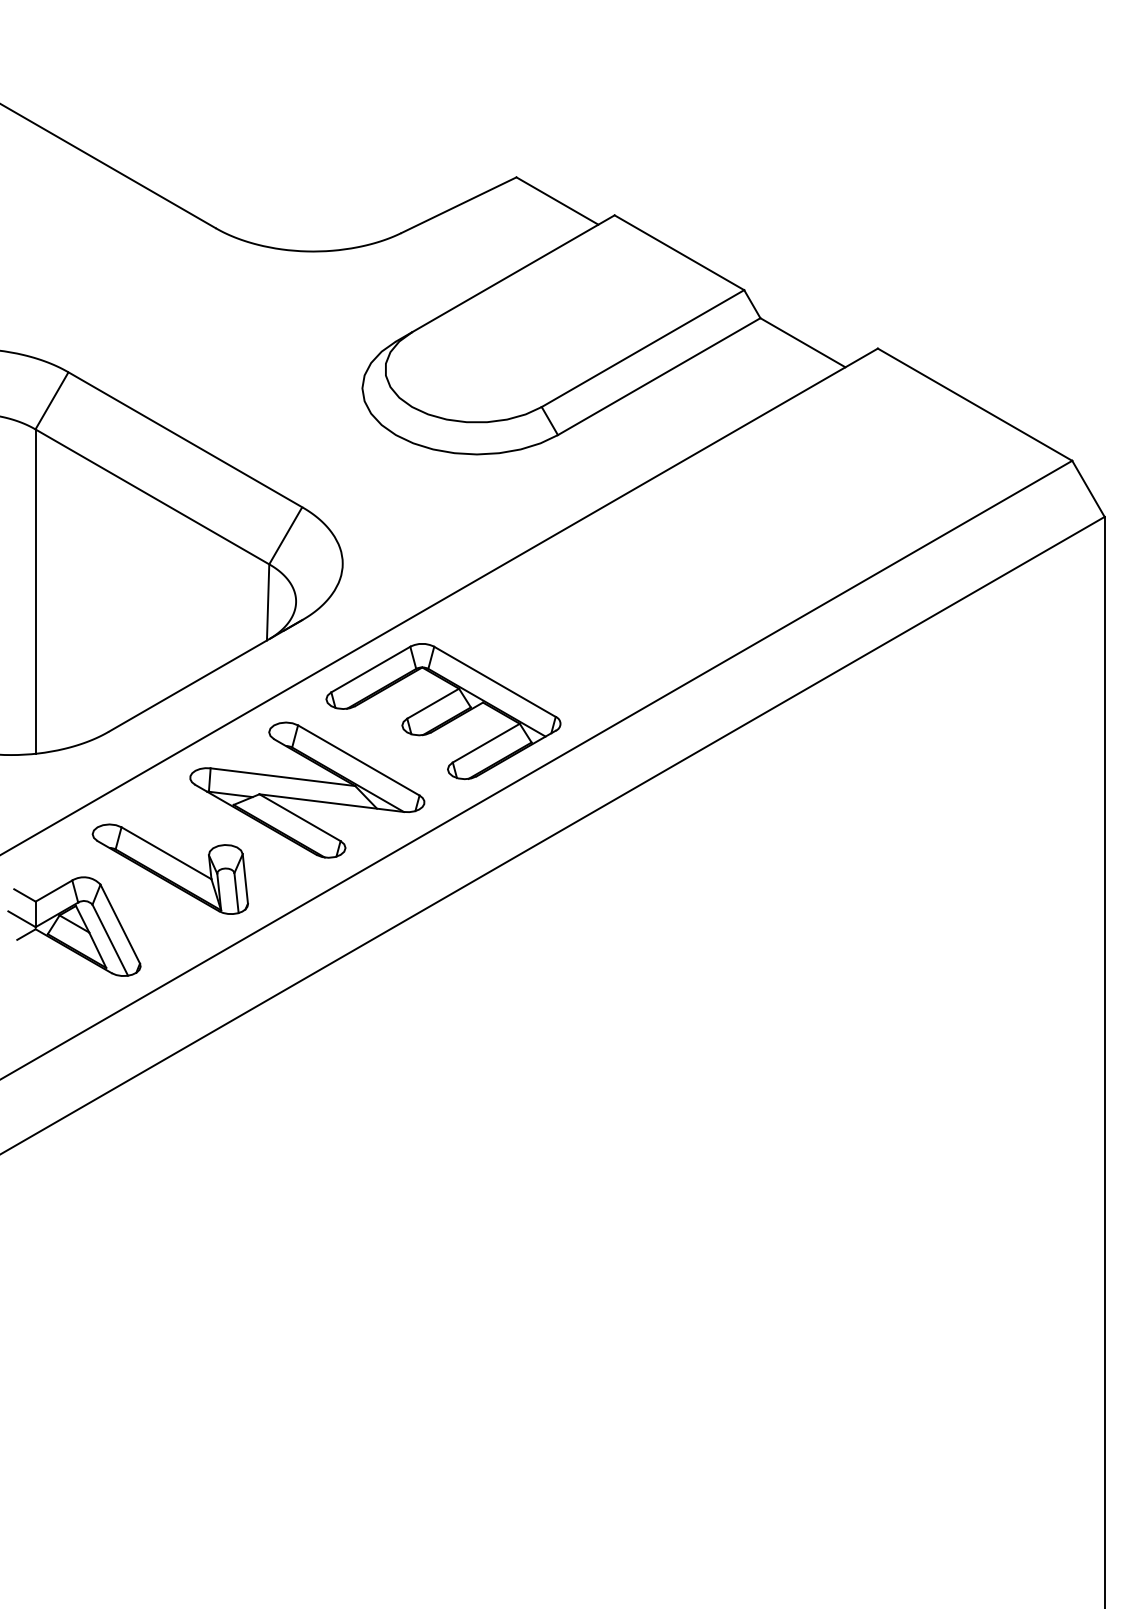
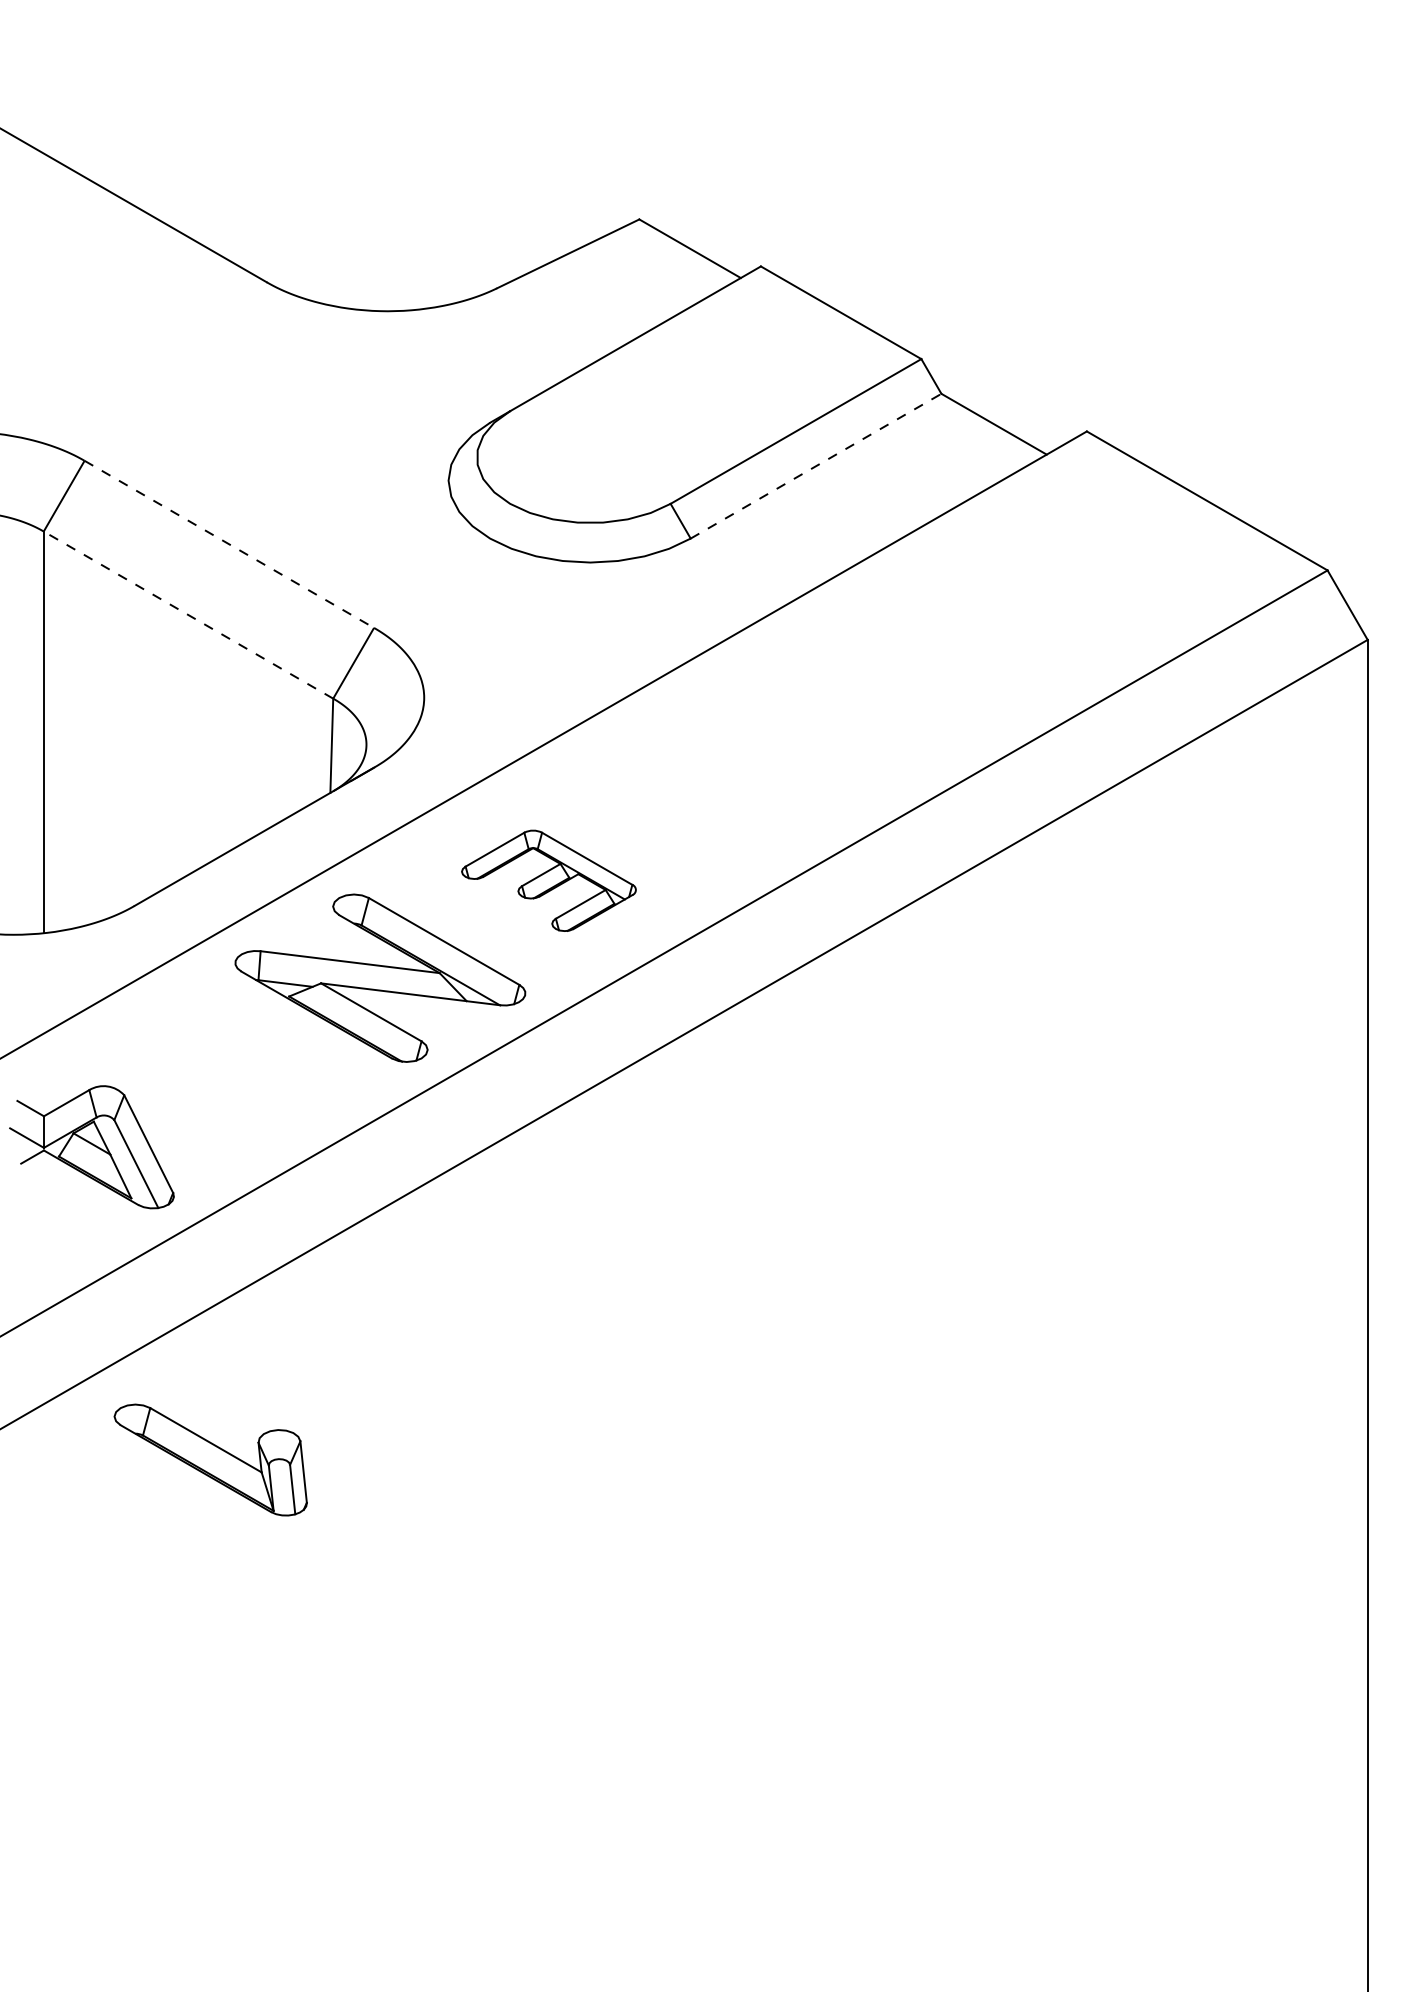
line: (659, 376) -> (816, 466), solid -> dashed
line: (185, 439) -> (229, 544), solid -> dashed
line: (152, 496) -> (188, 614), solid -> dashed
part: (443, 711) -> (548, 880), size x0.6
part: (169, 868) -> (209, 1459), moved

